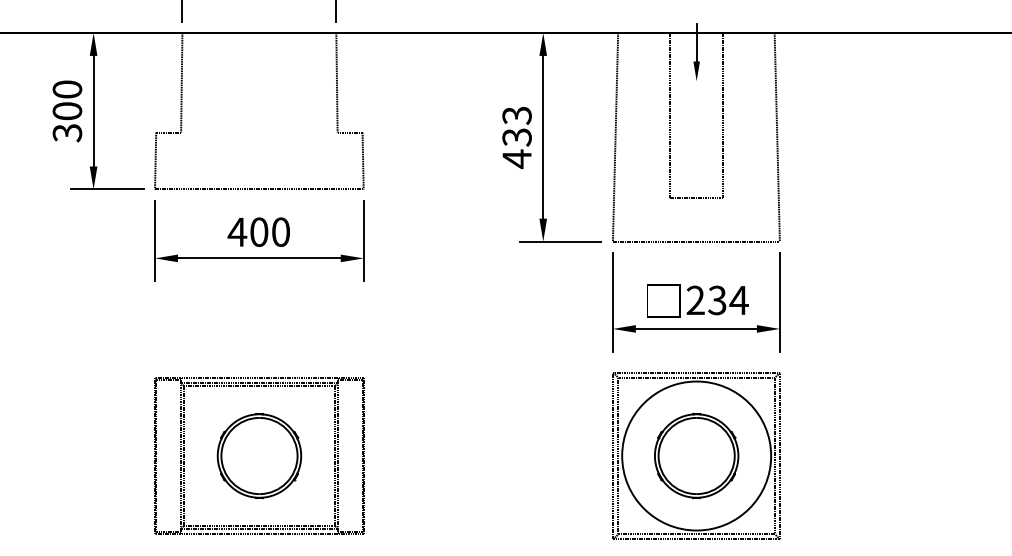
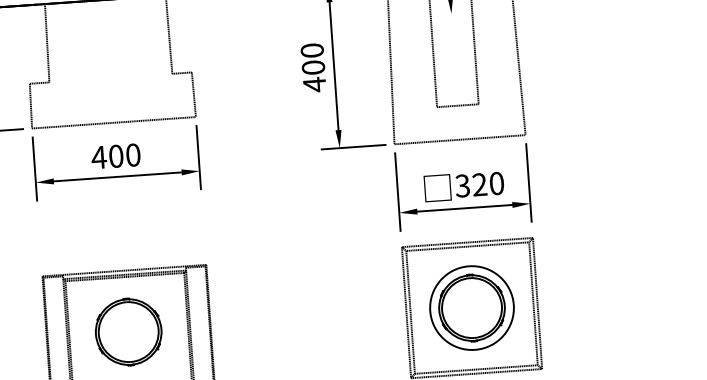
text: (516, 126) -> (312, 59), 433 -> 400
text: (717, 300) -> (479, 184), 234 -> 320
circle: (696, 455) -> (471, 307), size x0.71

